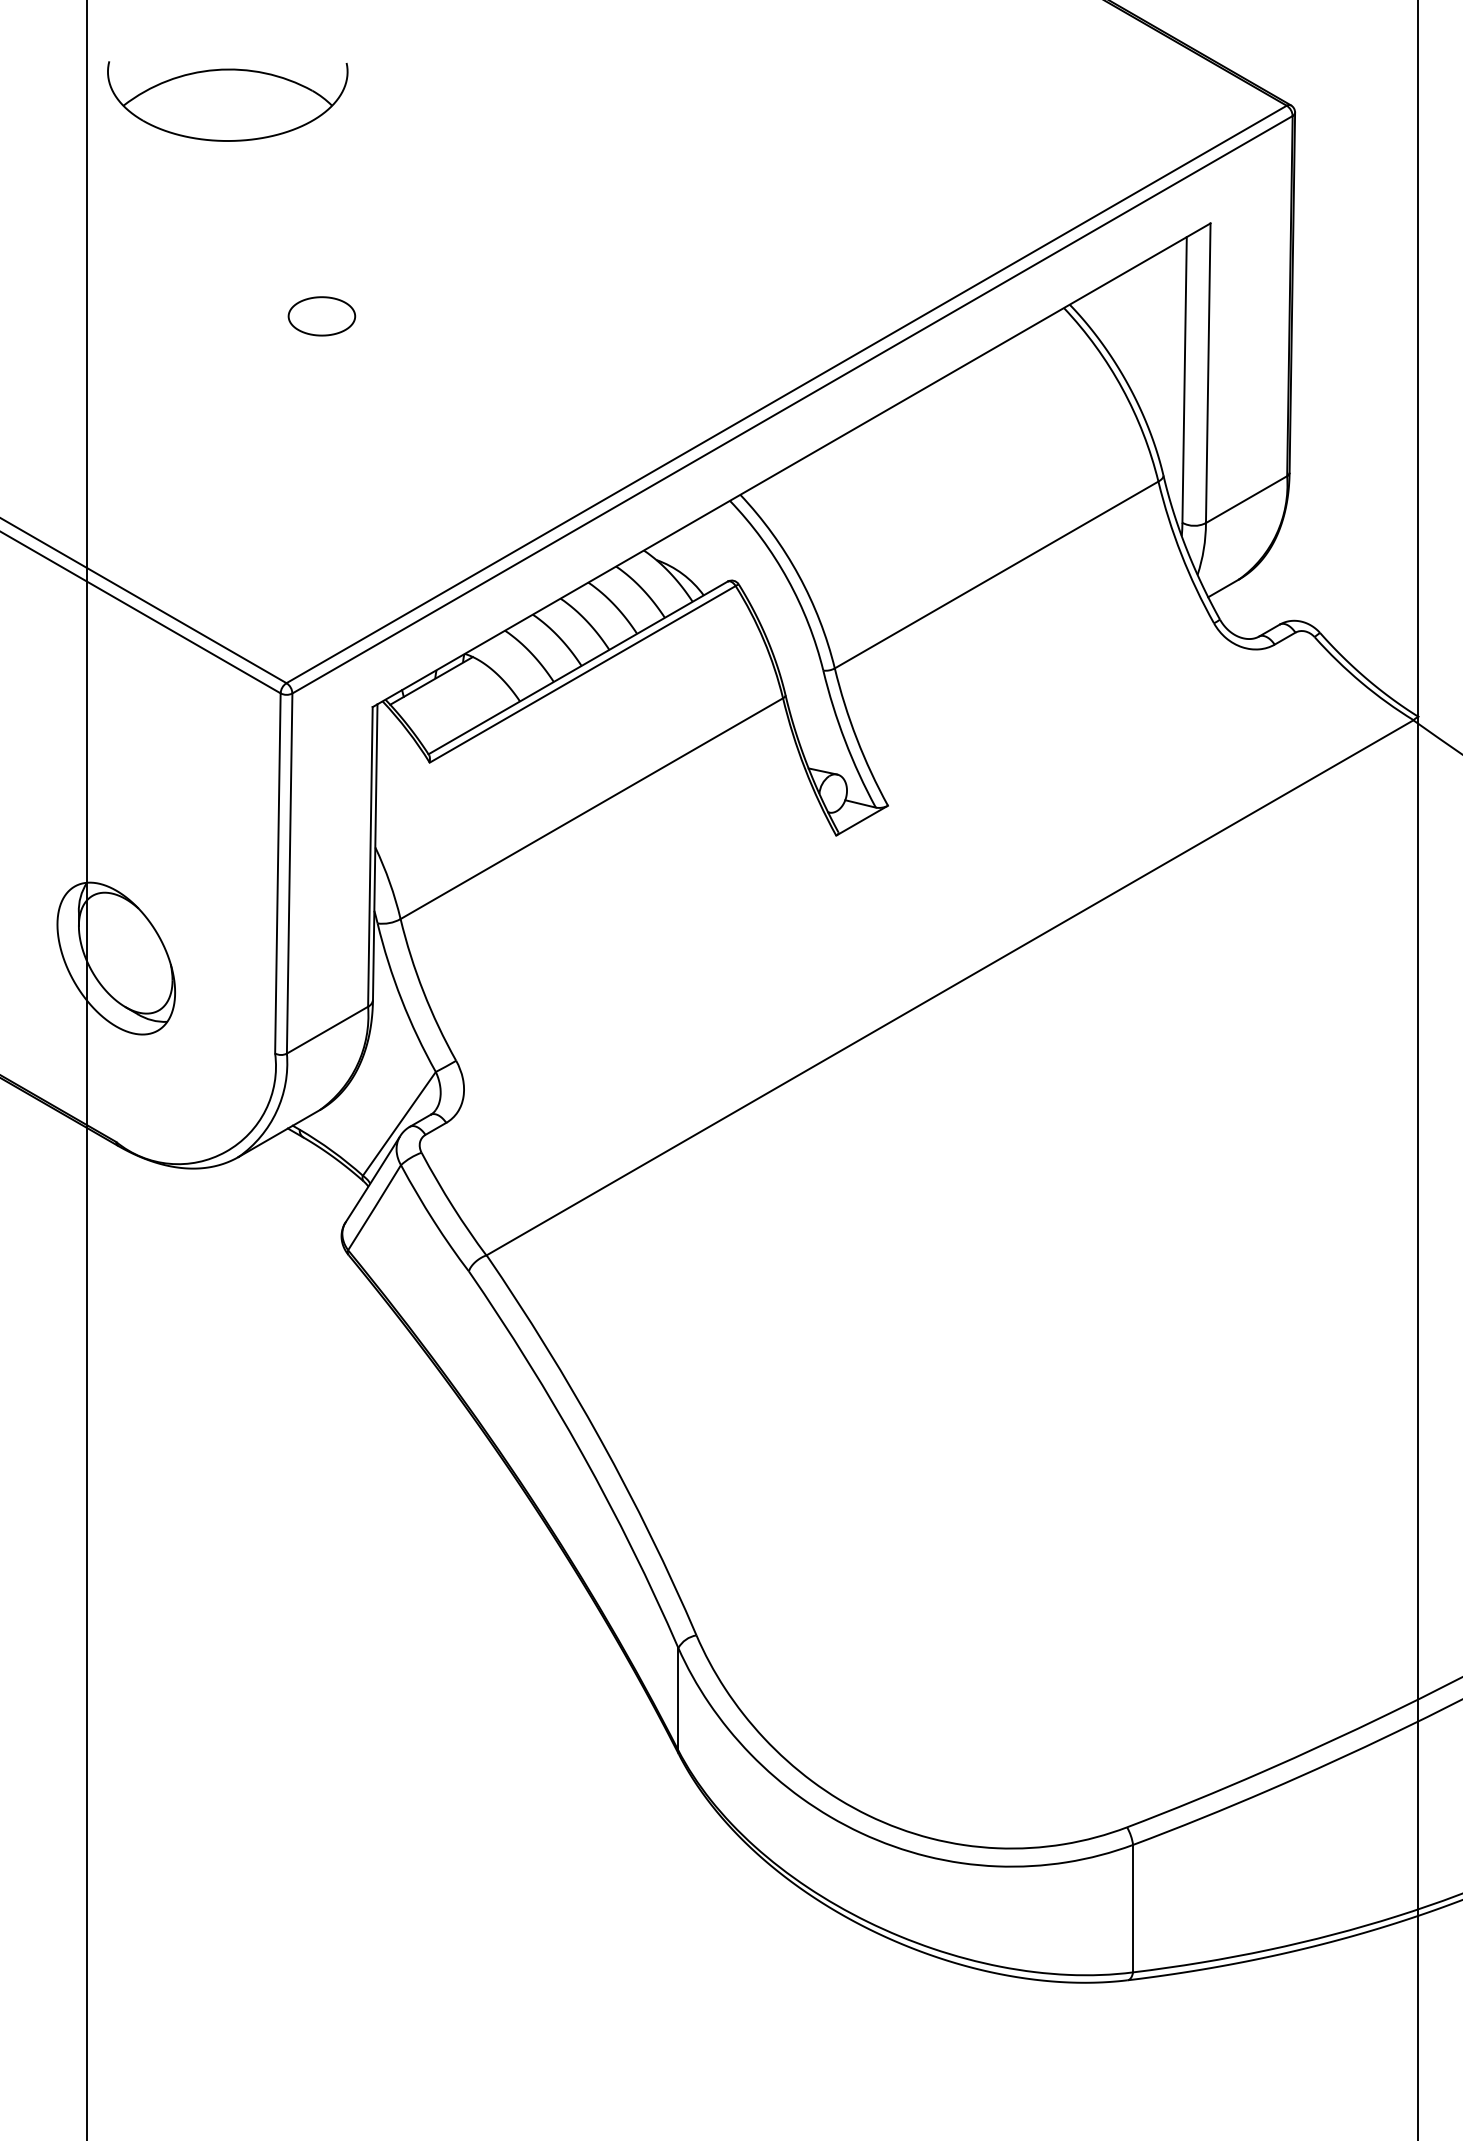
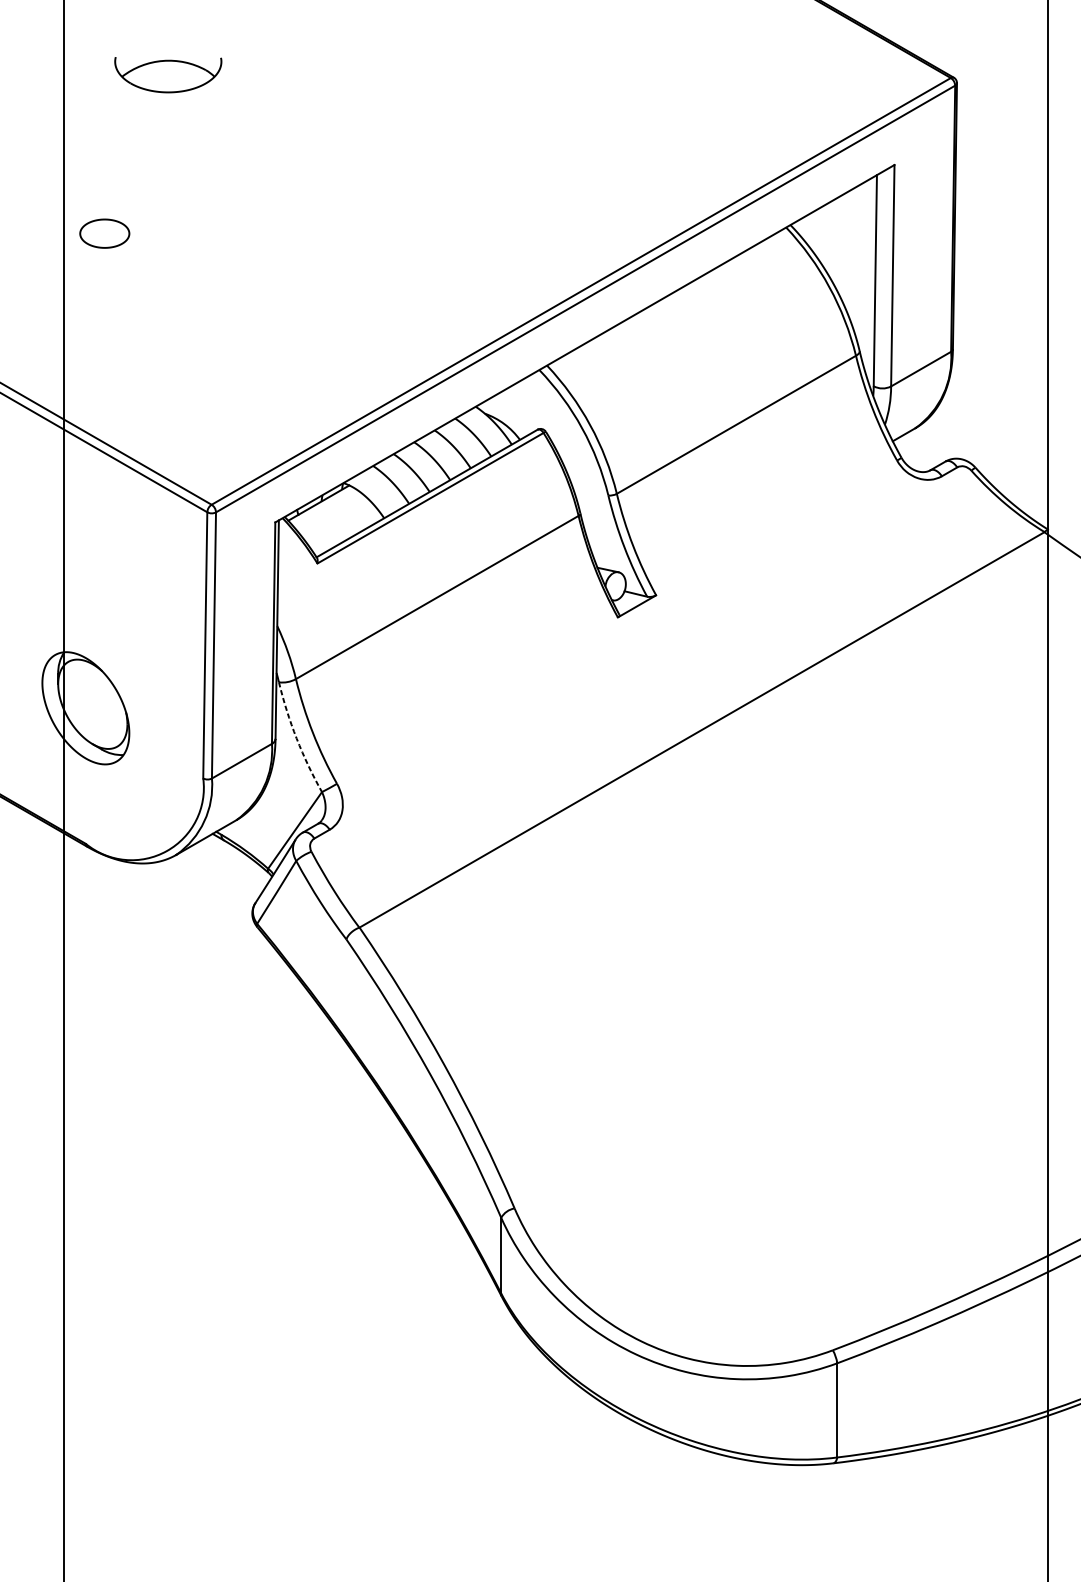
part: (227, 101) -> (168, 74), size x0.6
part: (321, 316) -> (104, 233), moved
arc: (401, 999) -> (296, 738), solid -> dashed

